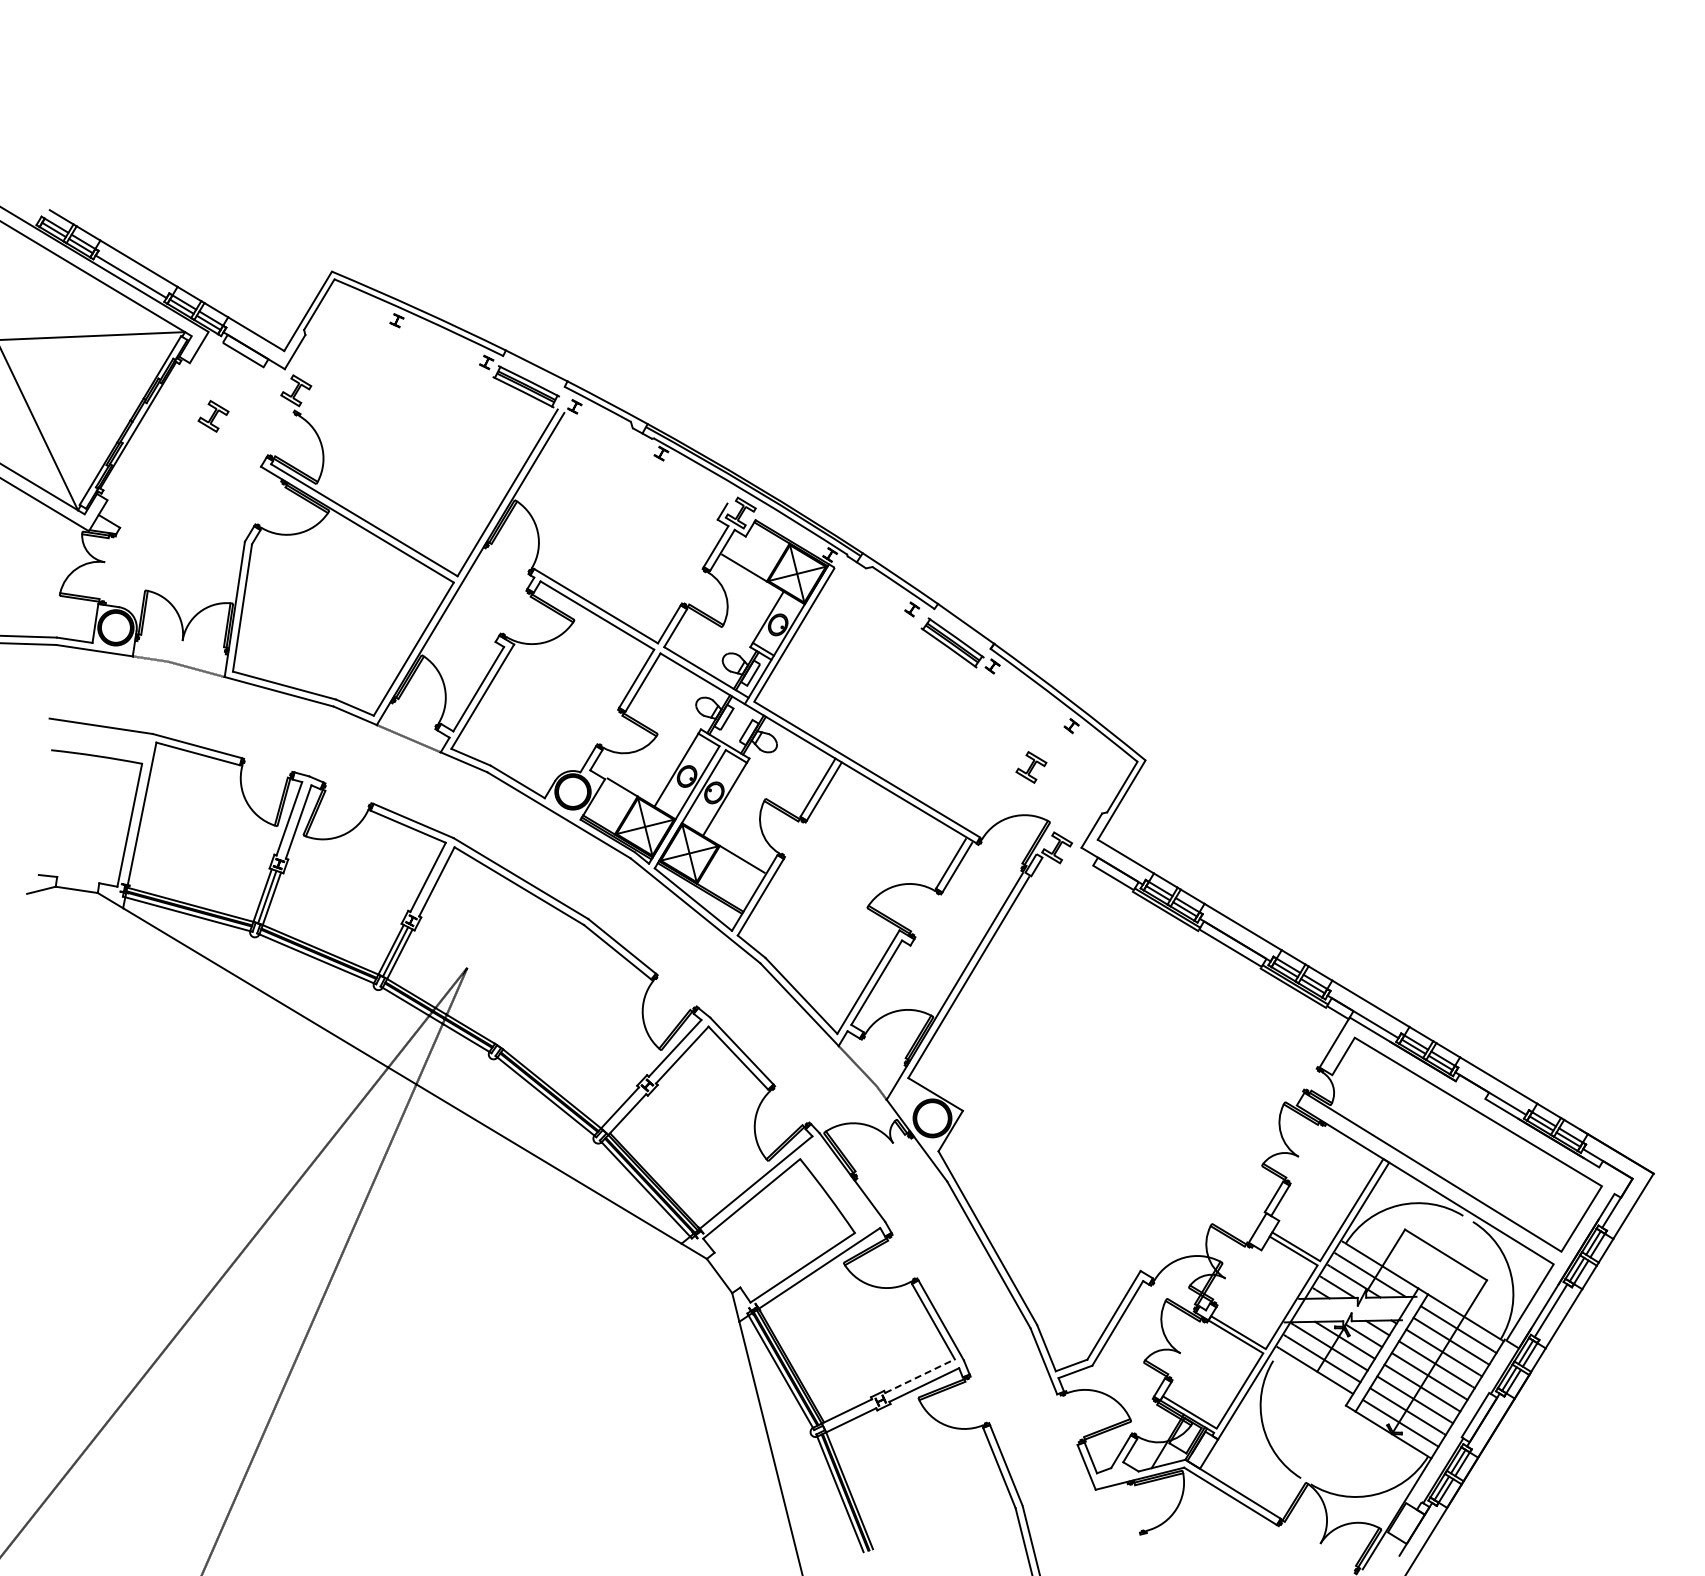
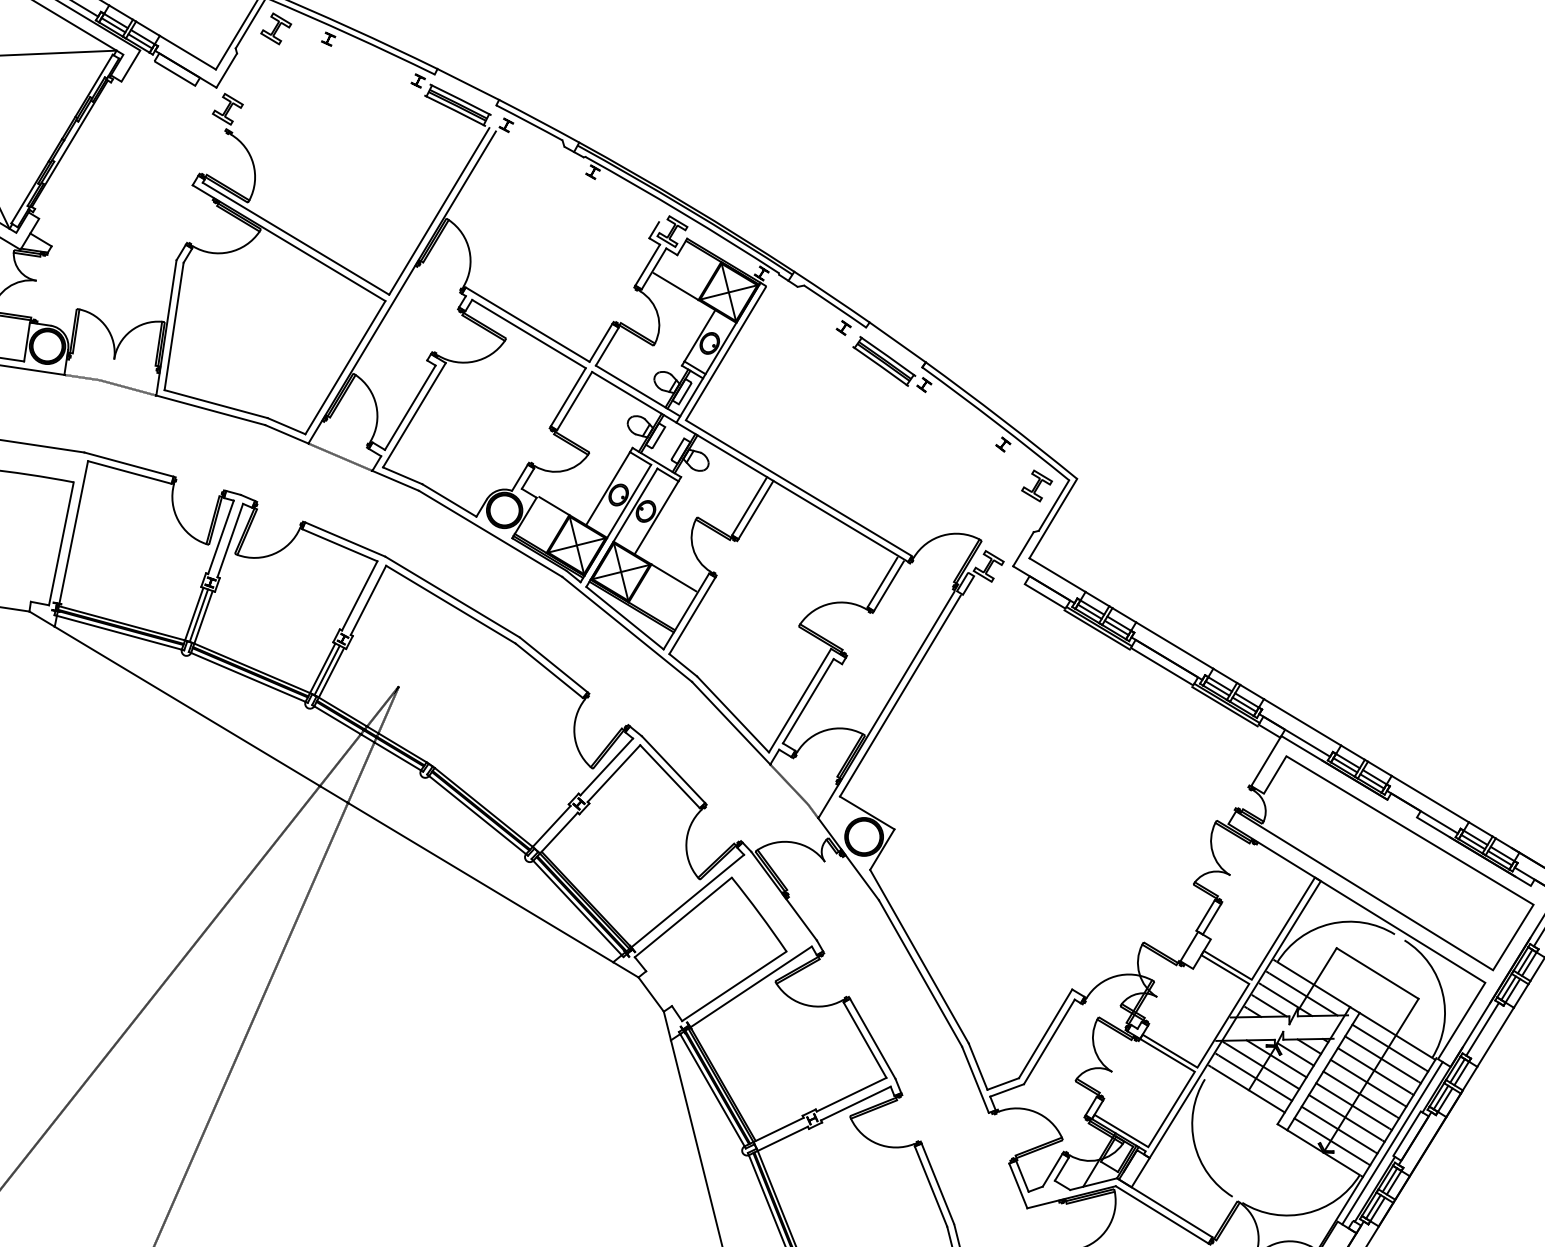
part: (213, 416) -> (276, 29), moved
part: (1031, 767) -> (1037, 486), moved
line: (919, 1376) -> (851, 1095), dashed -> solid
line: (1460, 1424) -> (1392, 1143), added

